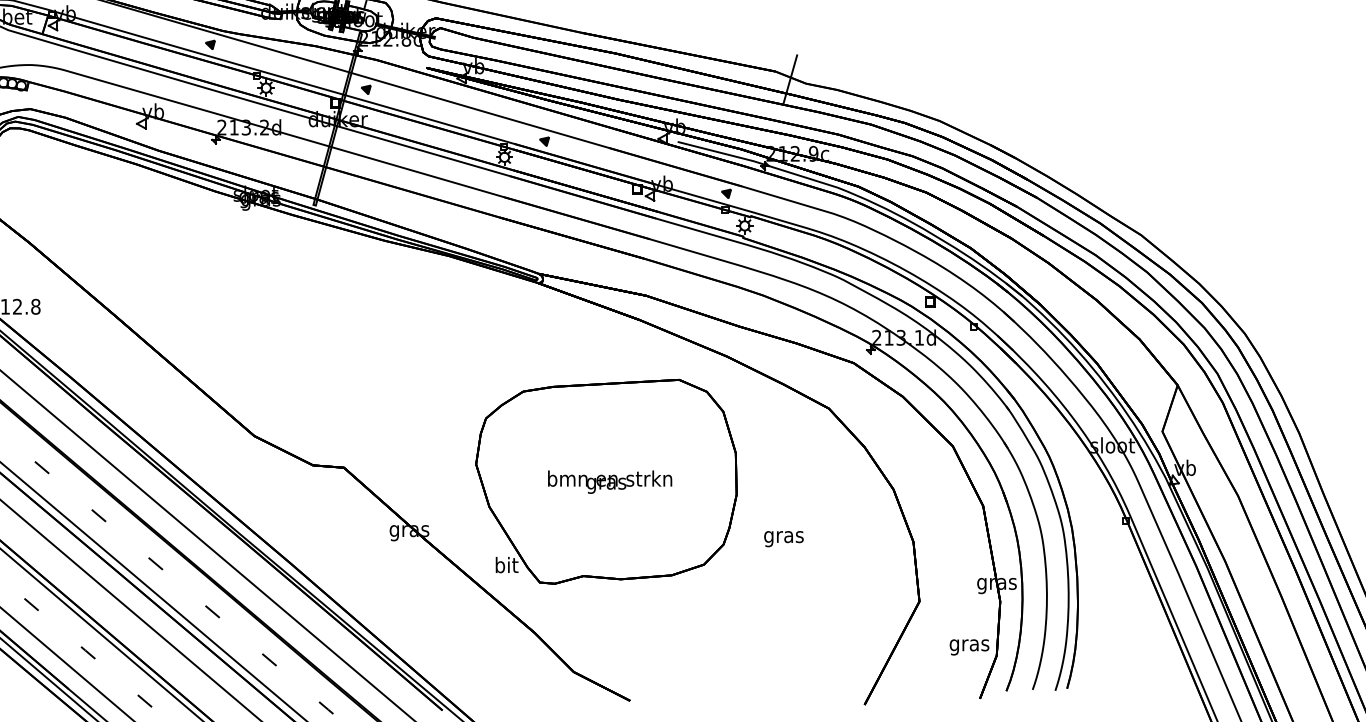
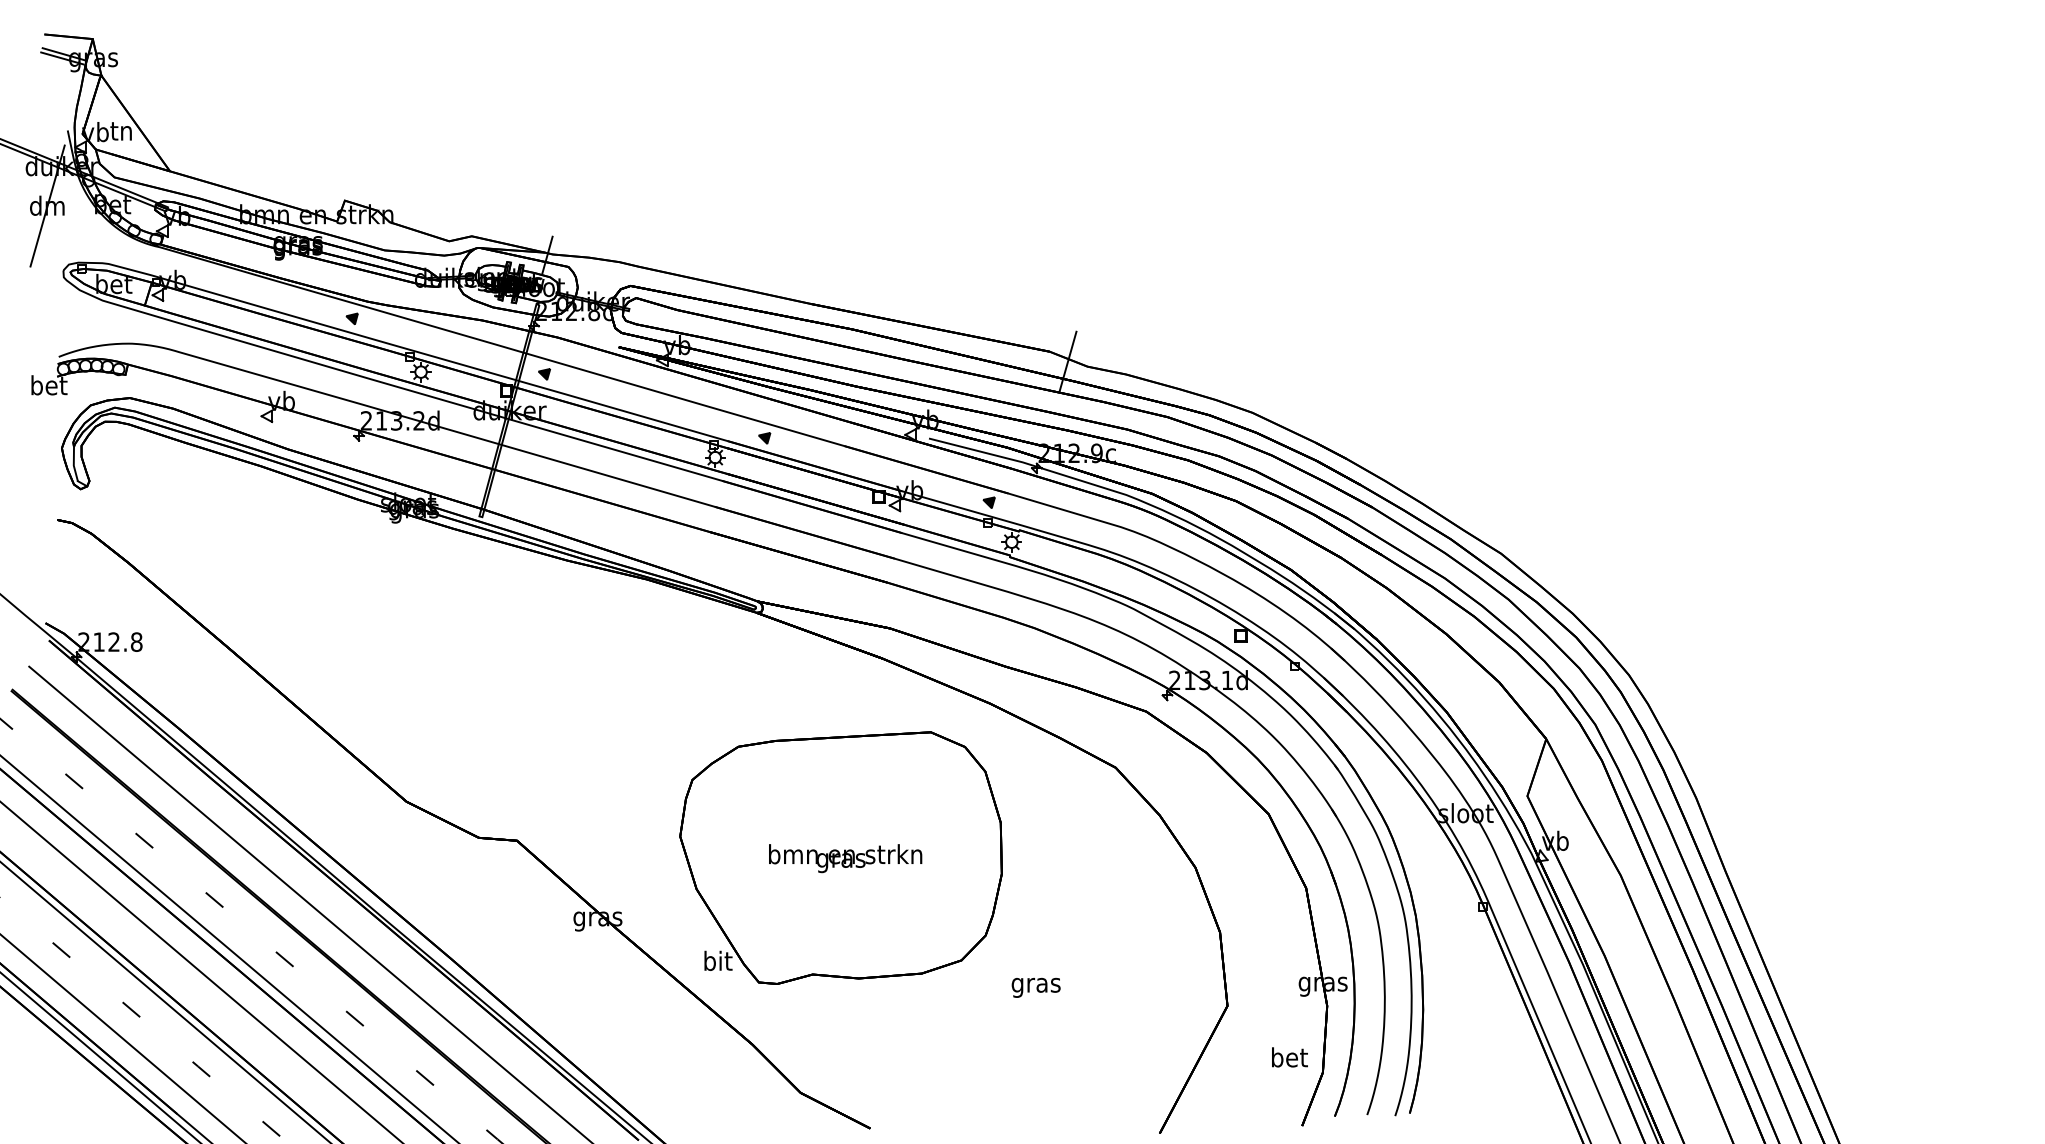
text: (783, 538) -> (1035, 987), moved
text: (968, 644) -> (1288, 1059), gras -> bet

